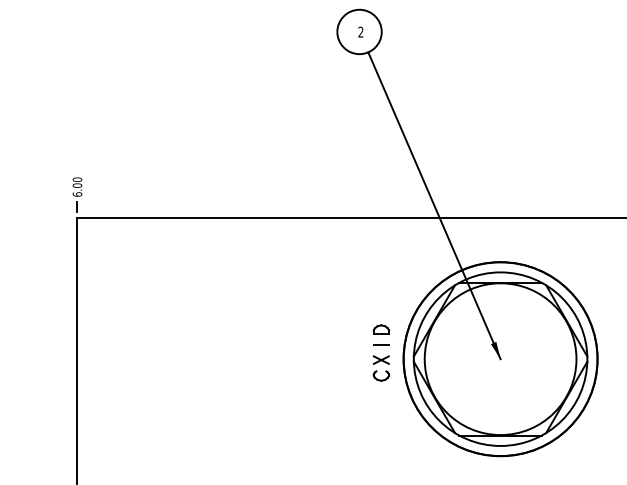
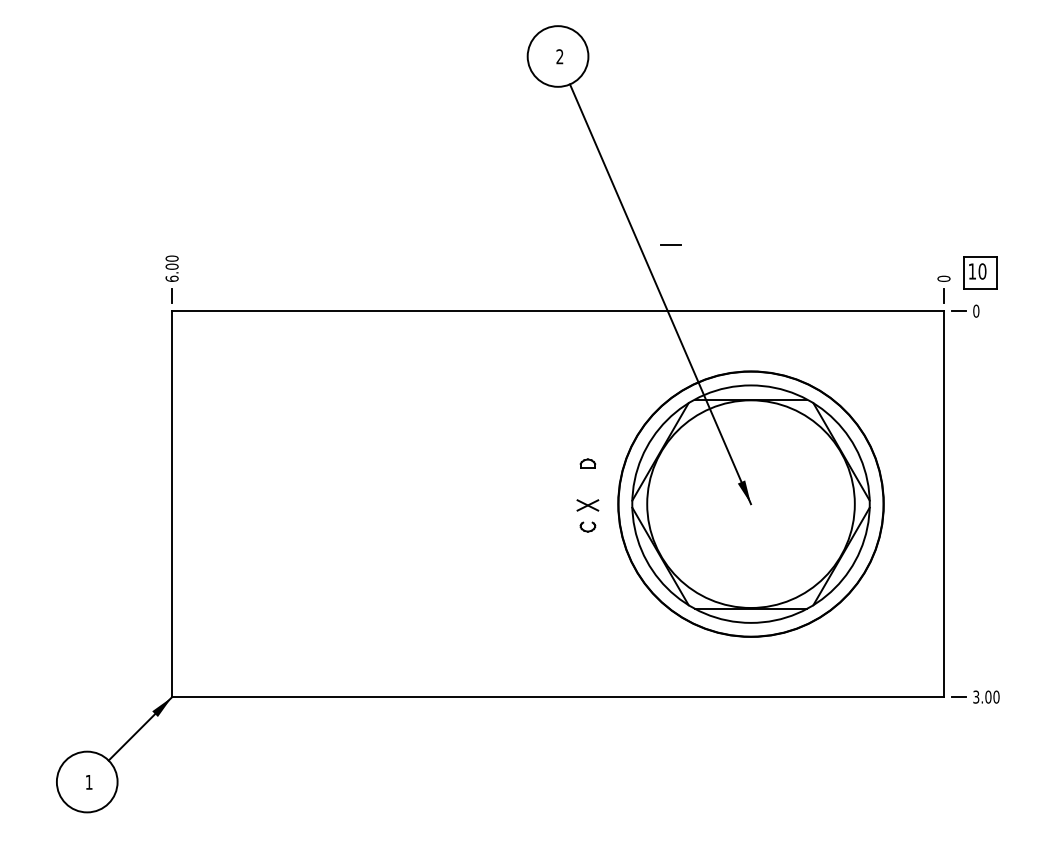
part: (381, 328) -> (587, 462), size x0.7
line: (381, 344) -> (670, 244), moved
part: (381, 375) -> (587, 526), size x0.7

